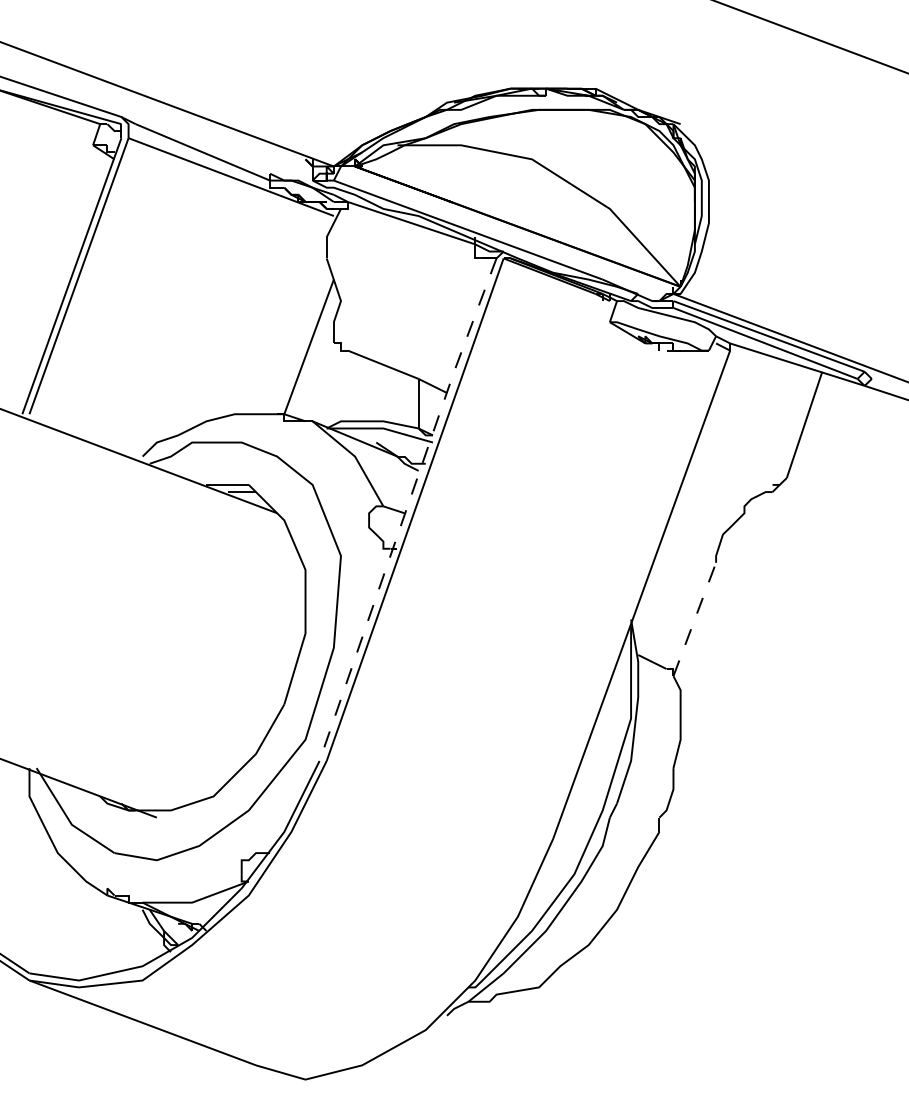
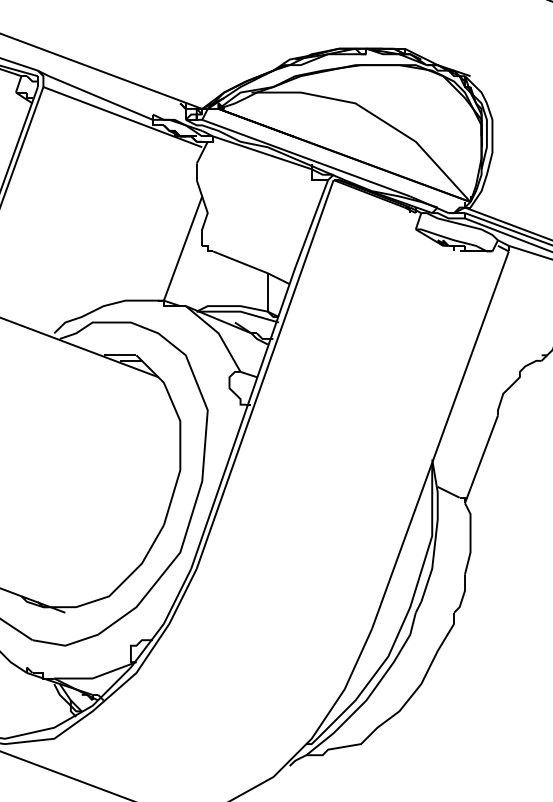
line: (406, 508) -> (258, 373), dashed -> solid
line: (694, 619) -> (481, 459), dashed -> solid

